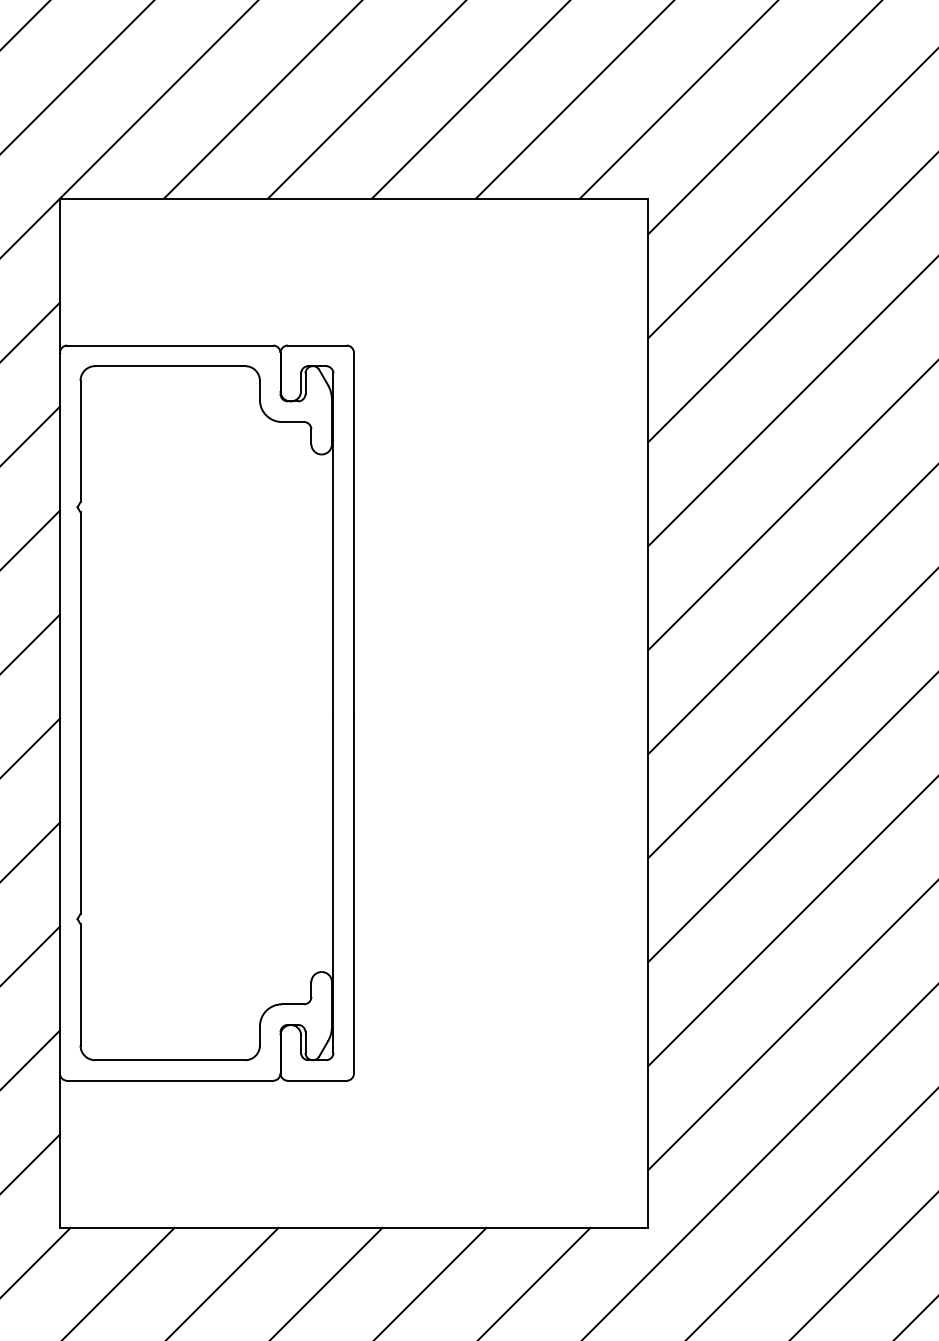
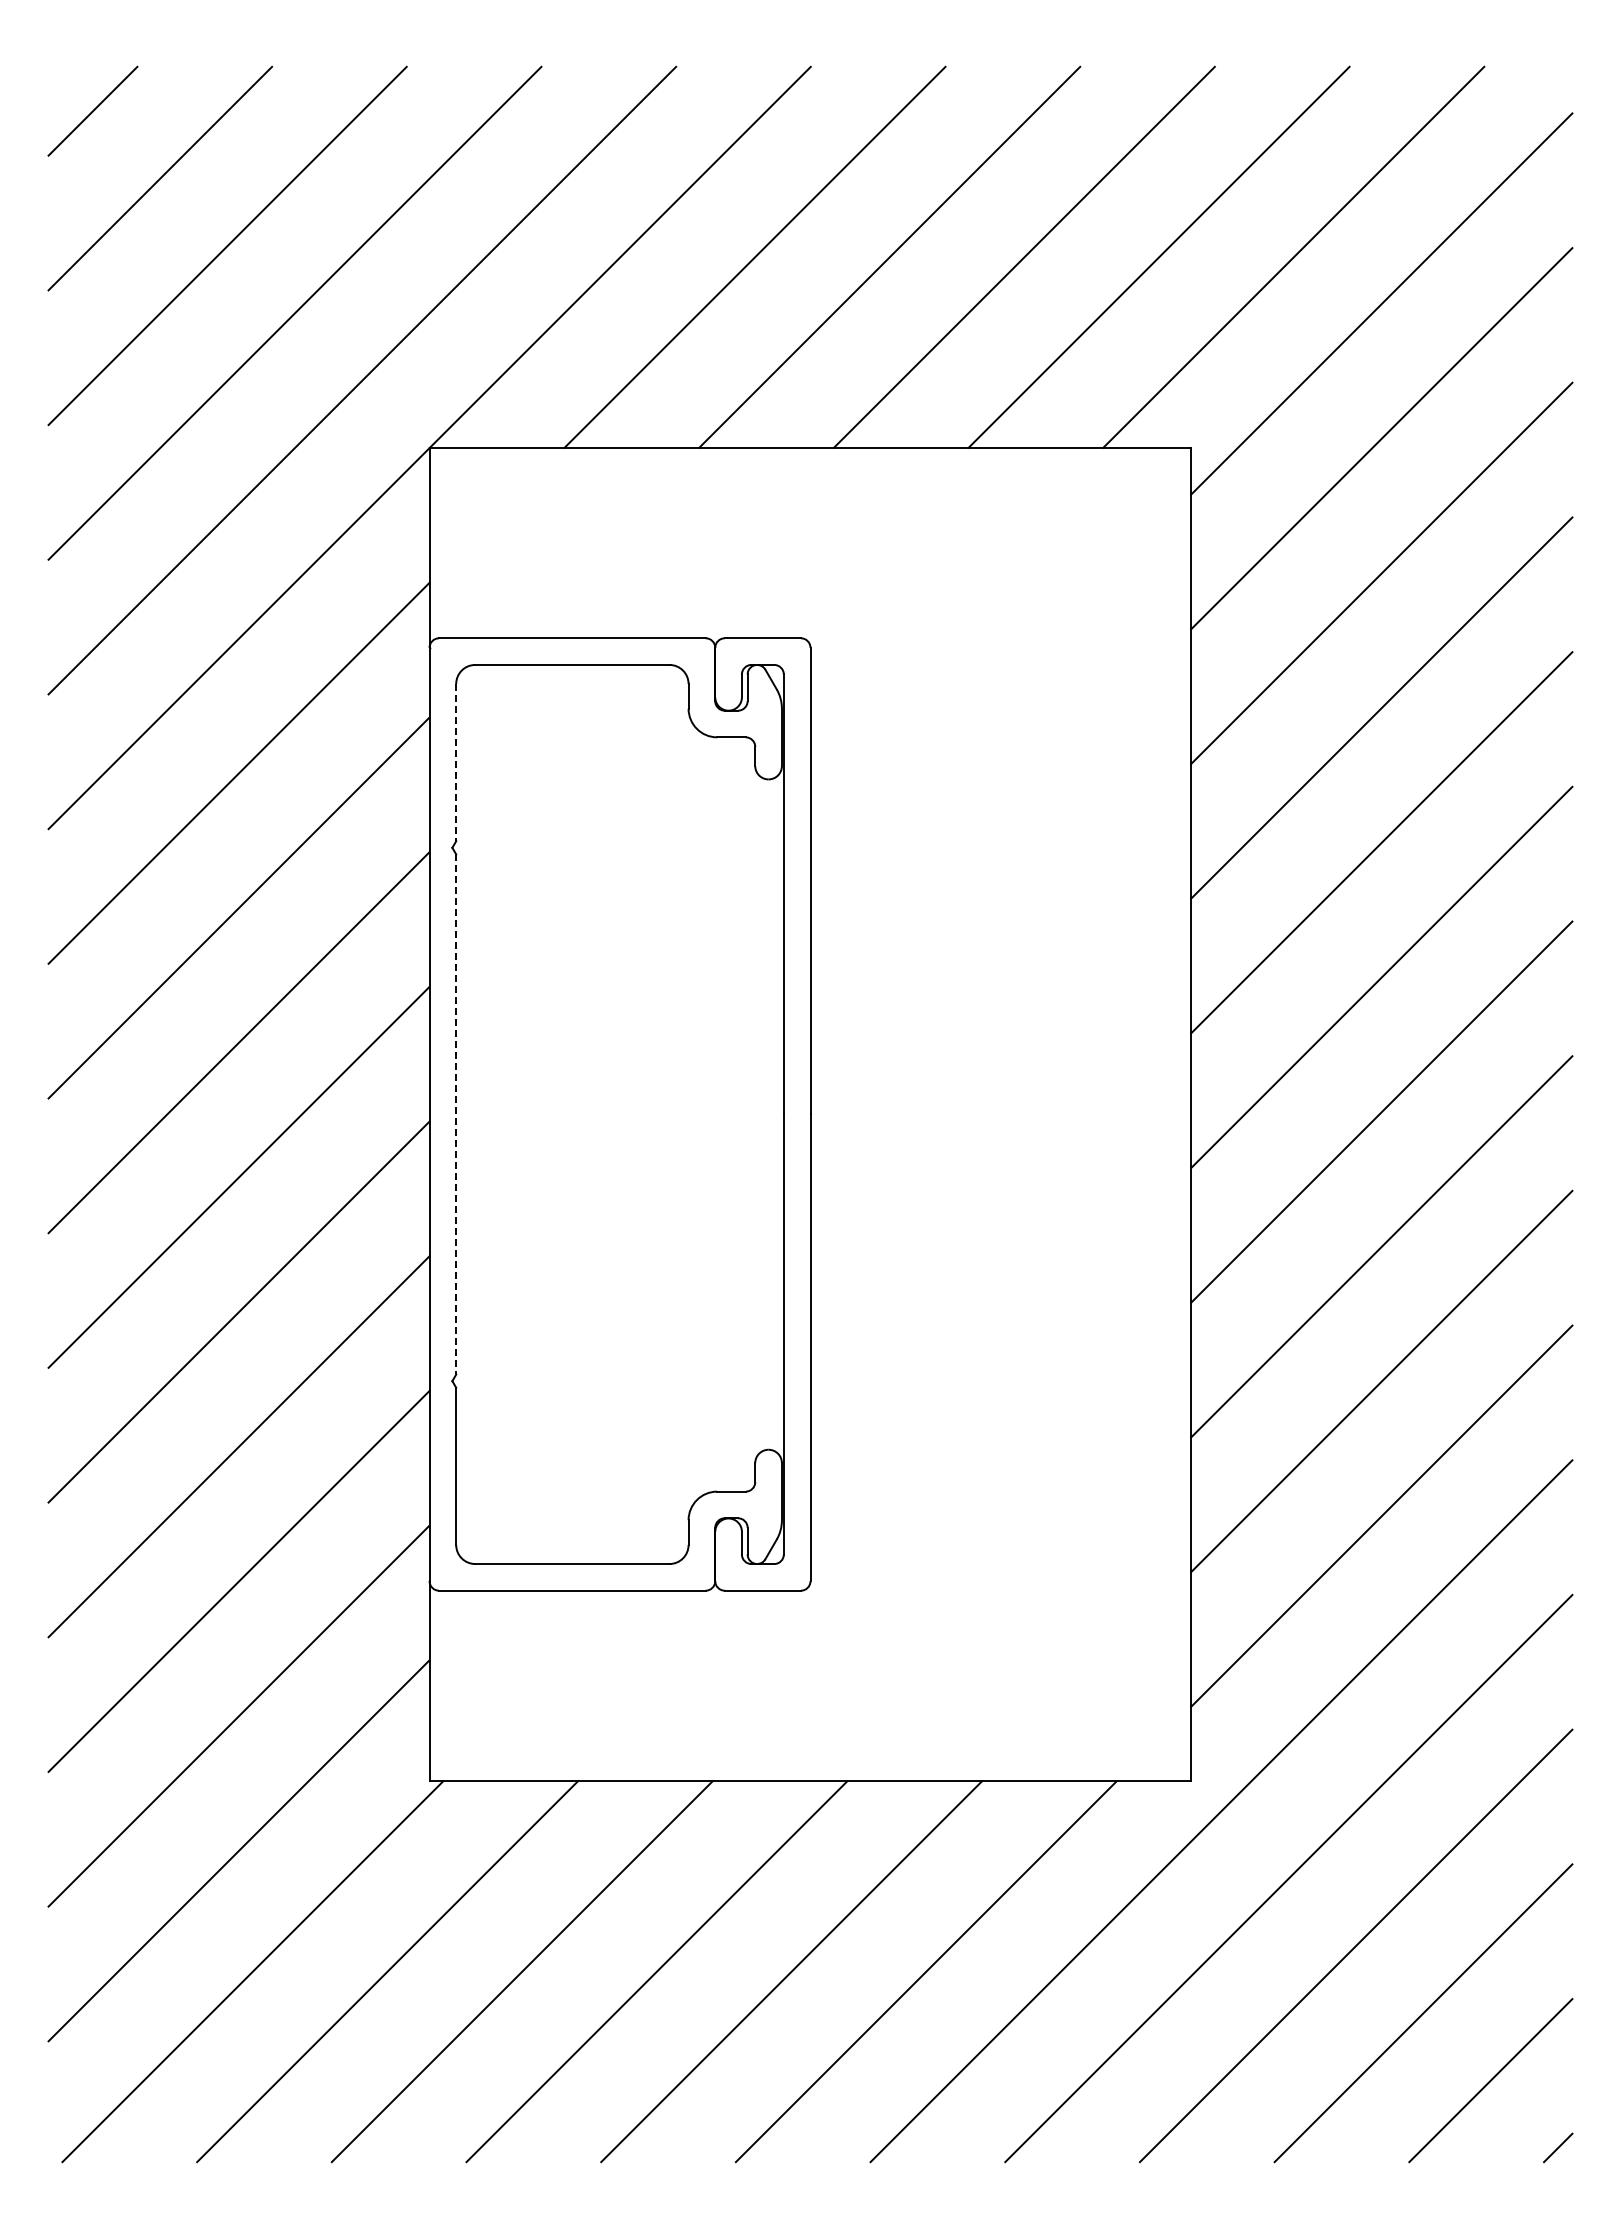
line: (80, 441) -> (456, 762), solid -> dashed
line: (80, 713) -> (456, 1114), solid -> dashed

